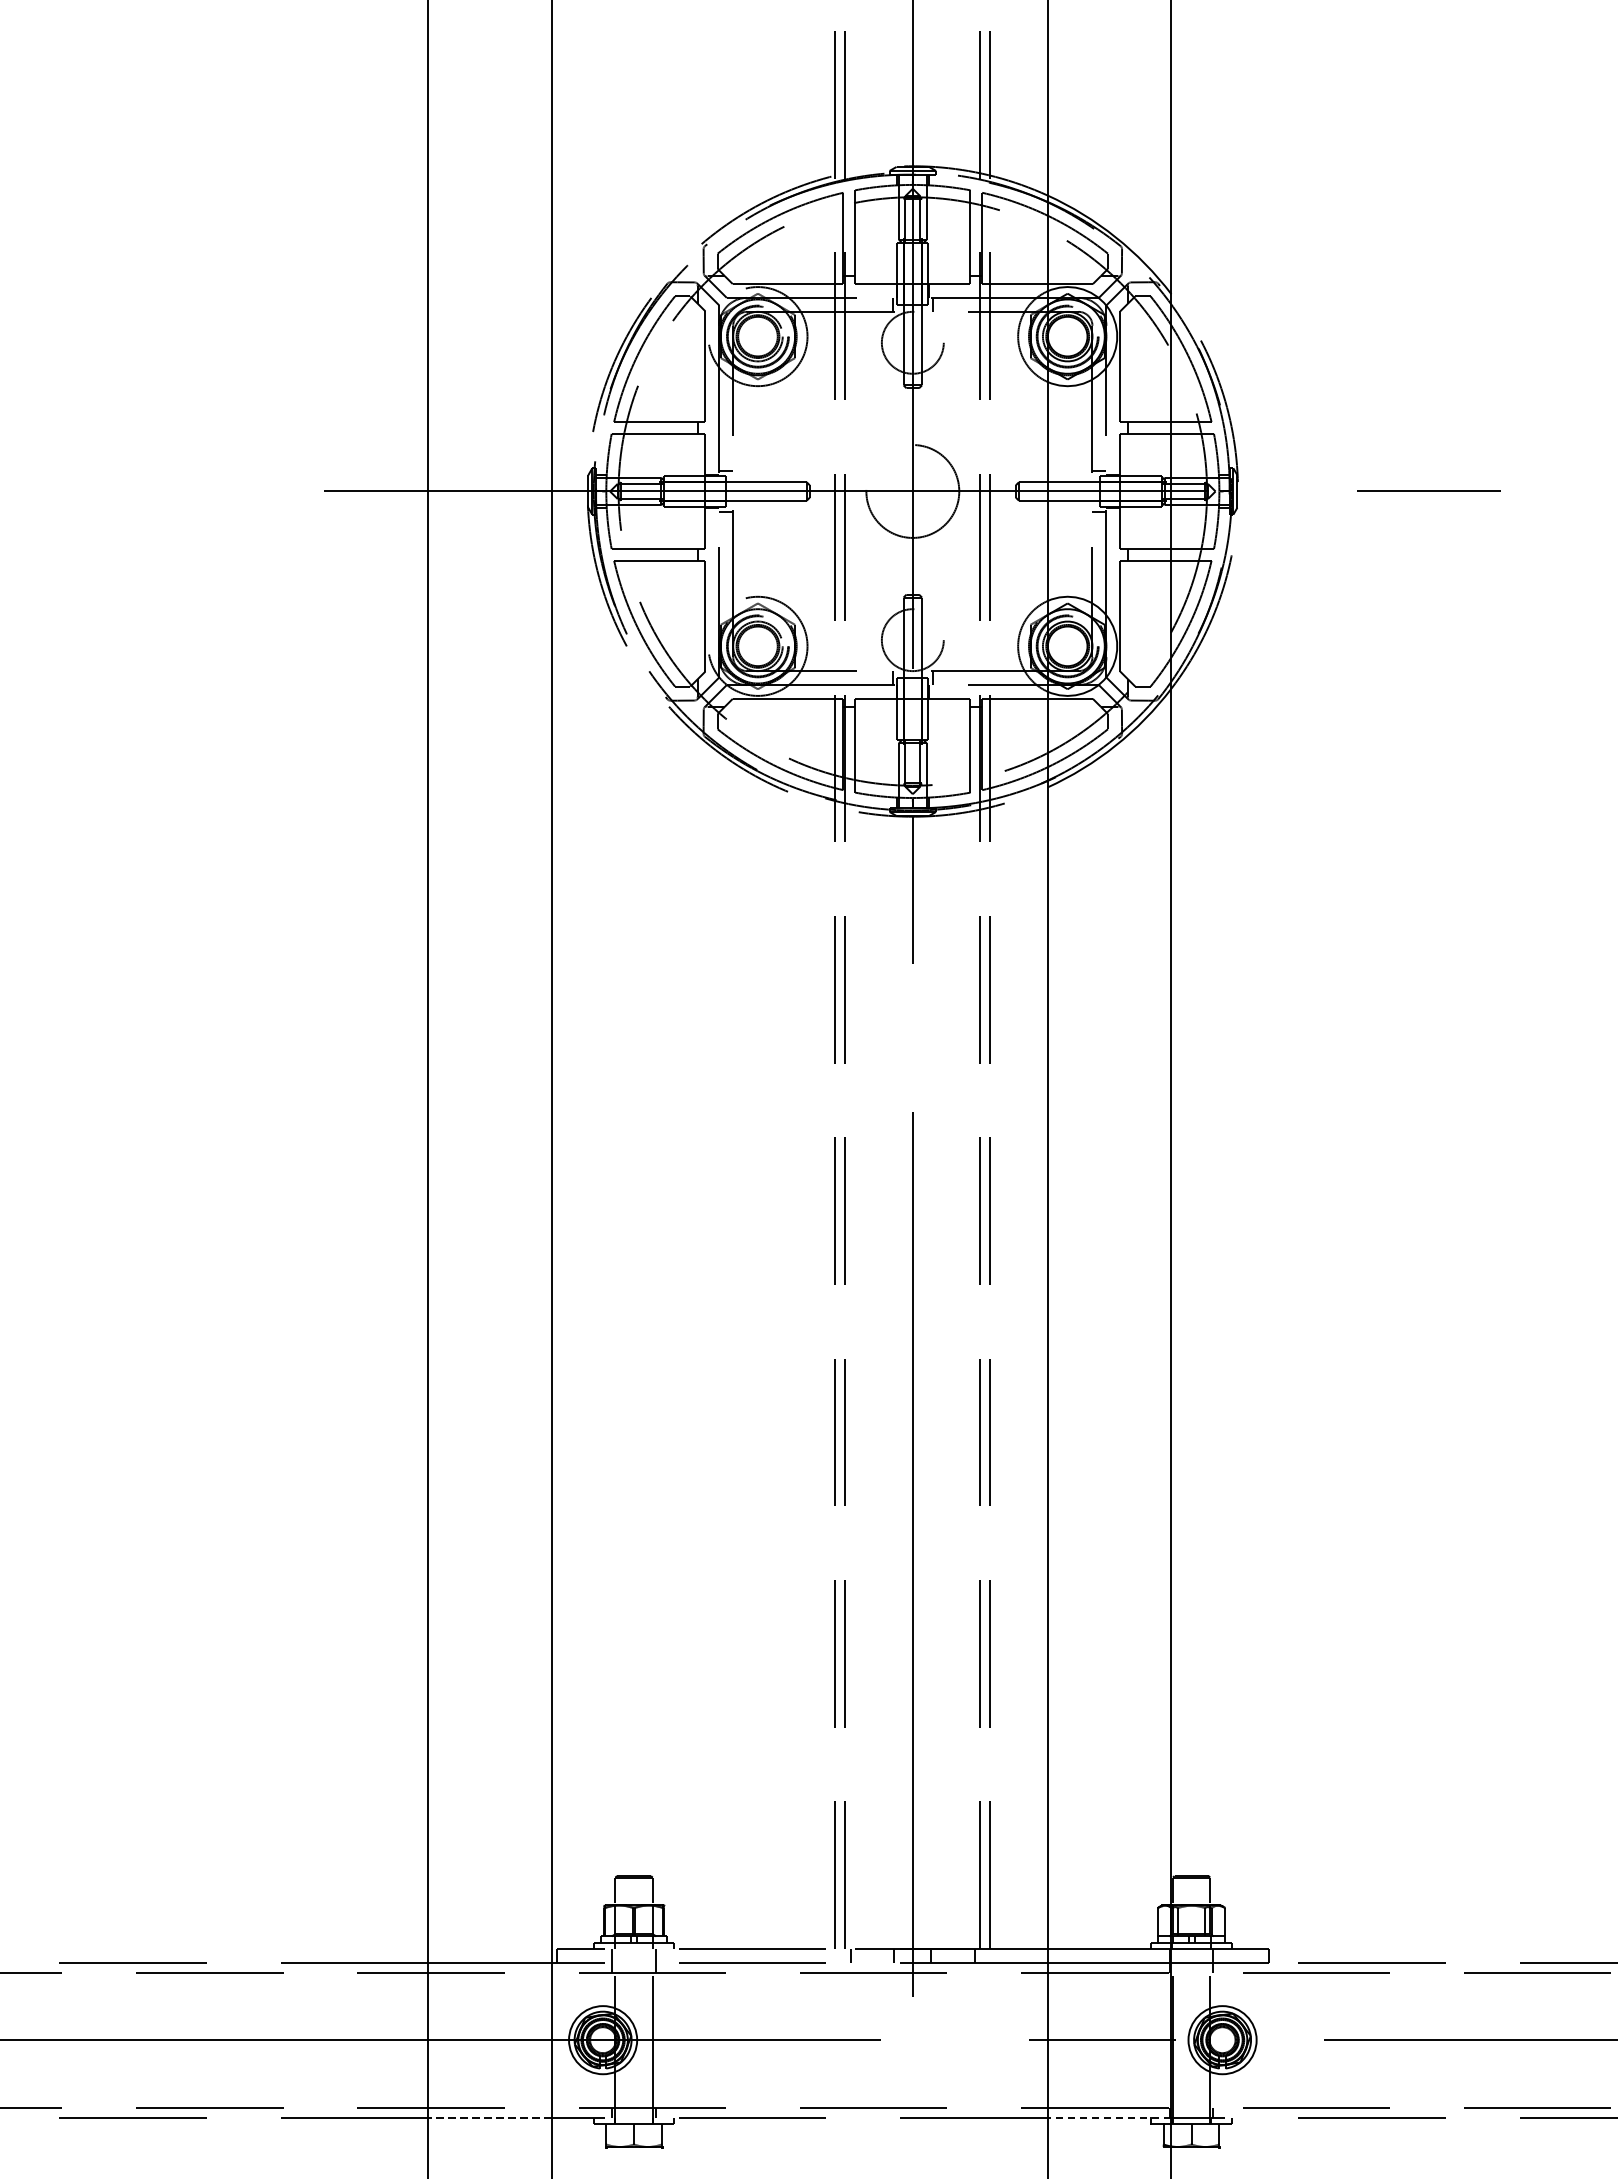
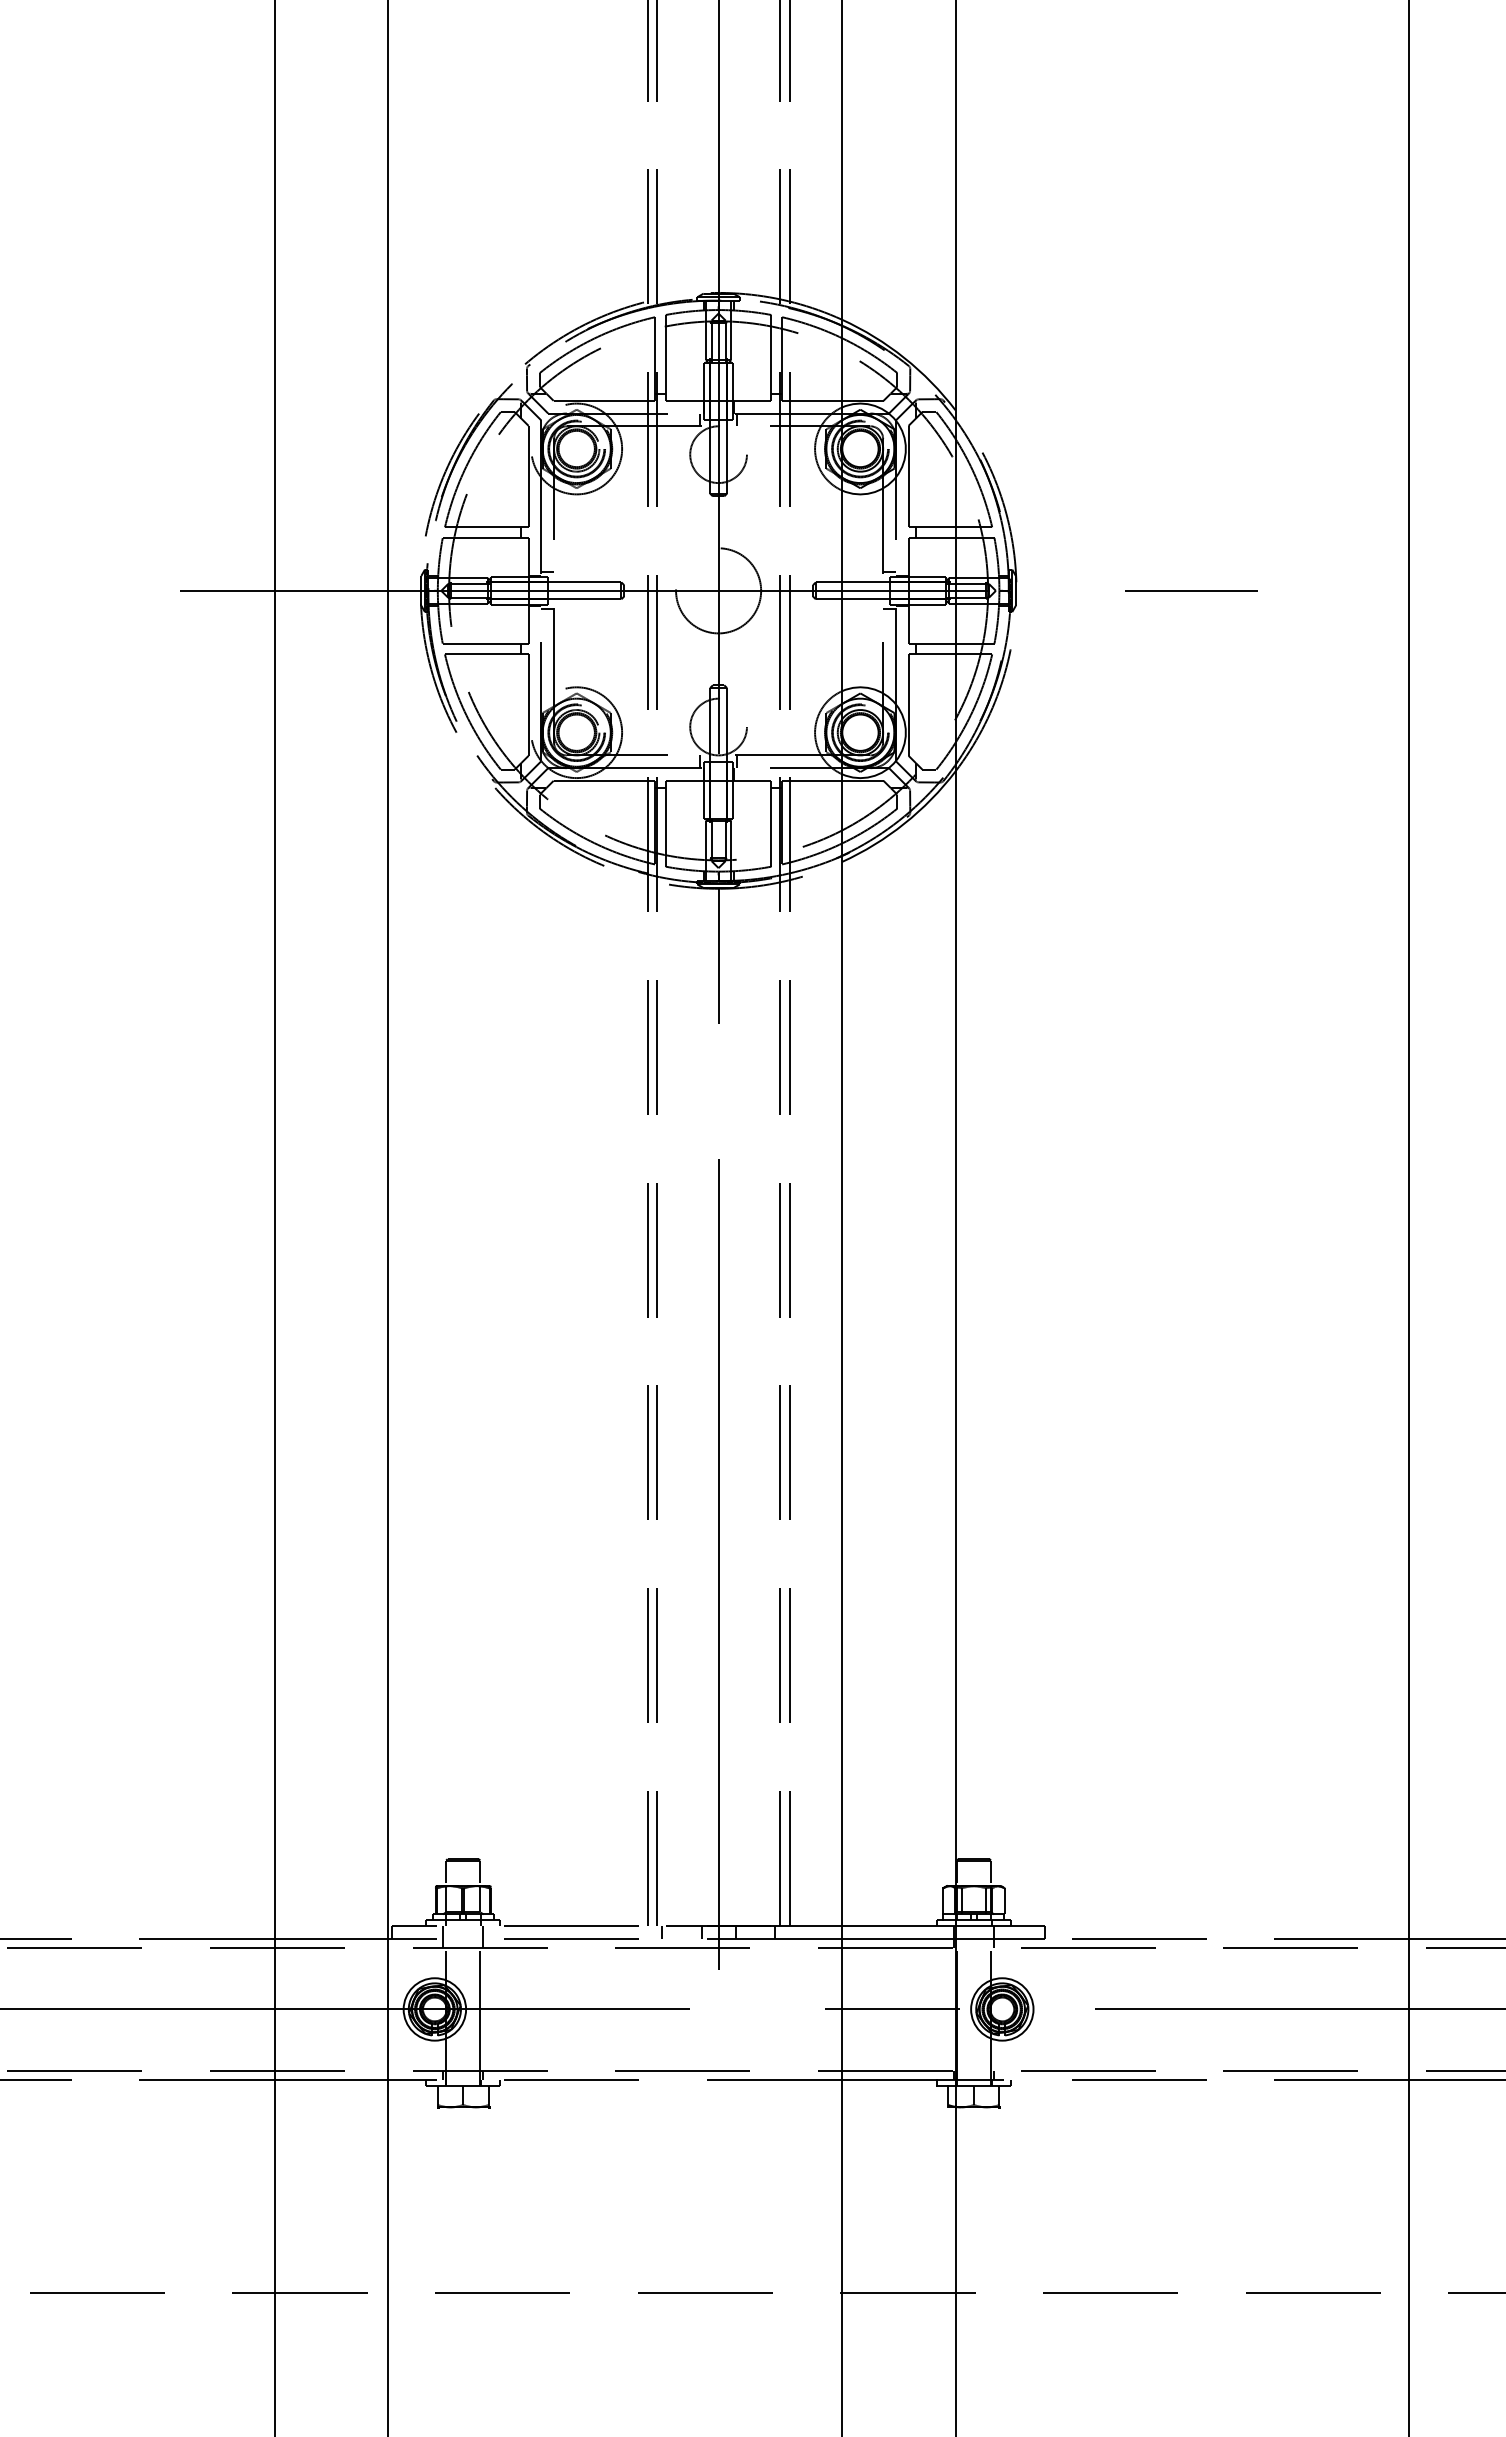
line: (490, 2117) -> (331, 2080), dashed -> solid
line: (1109, 2117) -> (898, 2080), dashed -> solid

